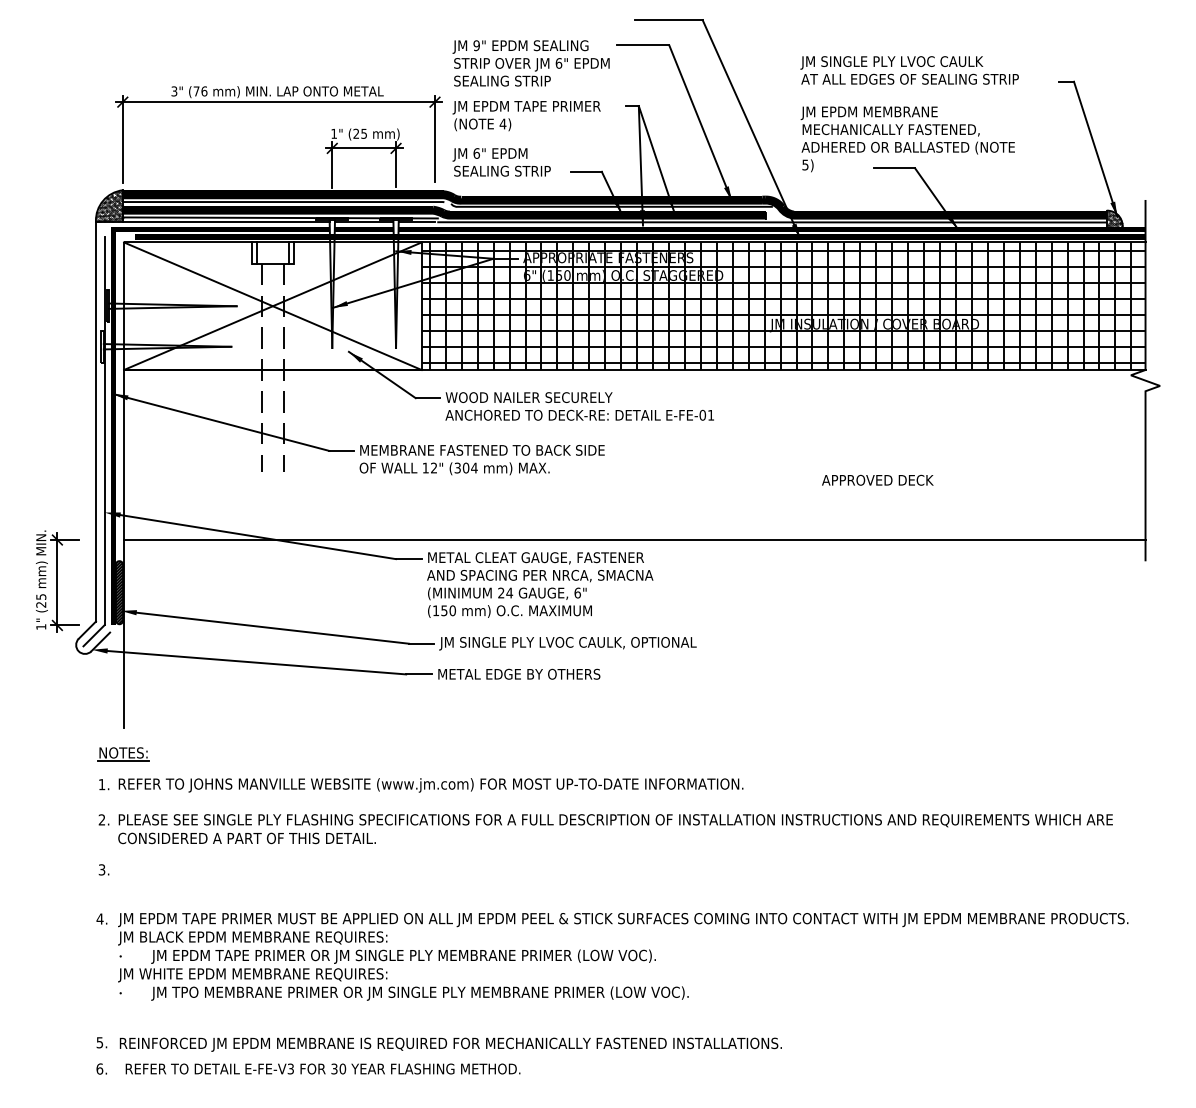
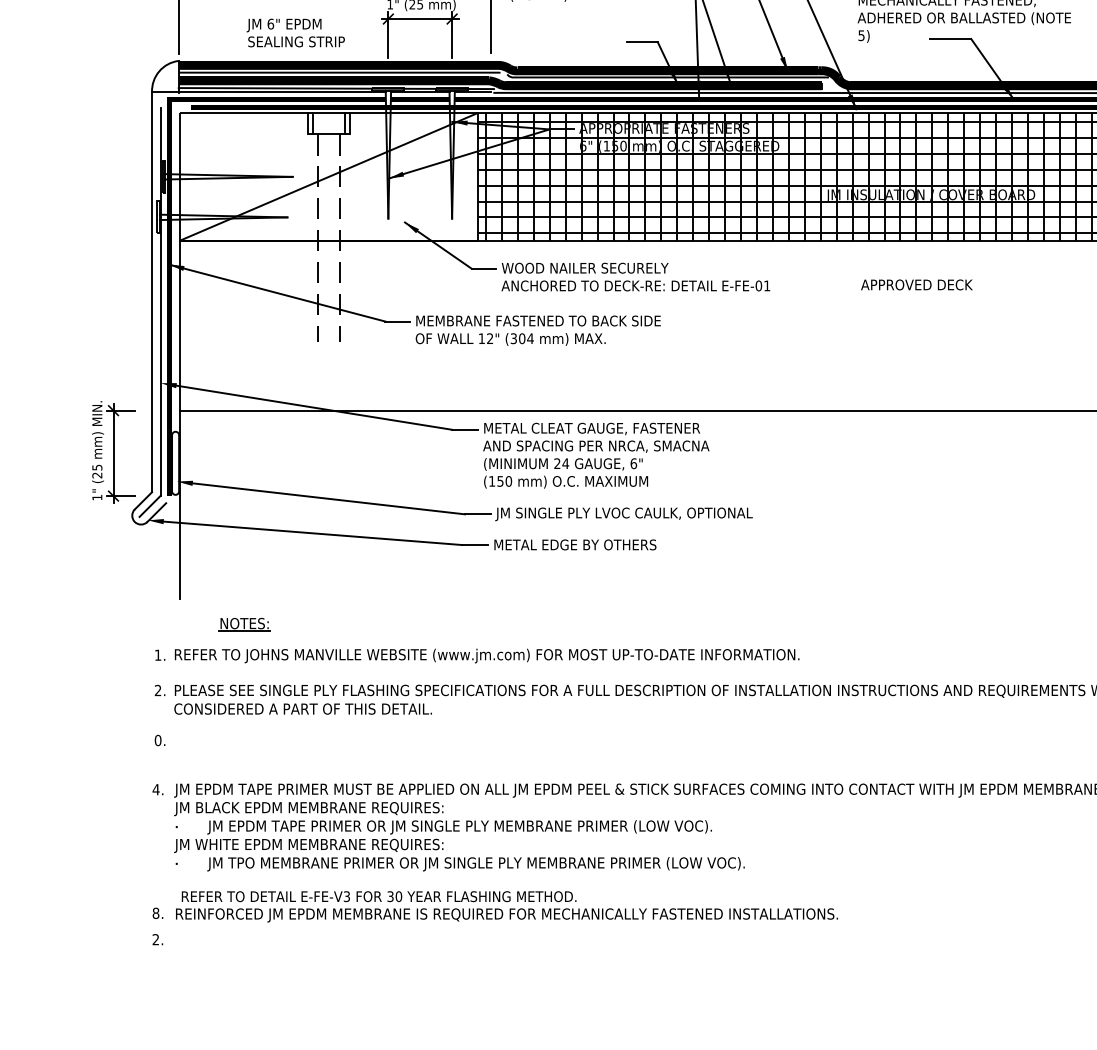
text: (501, 162) -> (295, 33), moved
hatch: (109, 205) -> (165, 76), removed
line: (272, 306) -> (328, 177), removed
text: (877, 479) -> (916, 284), moved
hatch: (119, 592) -> (175, 463), removed
part: (123, 754) -> (244, 625), moved
text: (101, 869) -> (157, 740), 3. -> 0.
text: (99, 1042) -> (155, 913), 5. -> 8.
text: (99, 1068) -> (155, 939), 6. -> 2.
text: (322, 1068) -> (378, 896), moved

